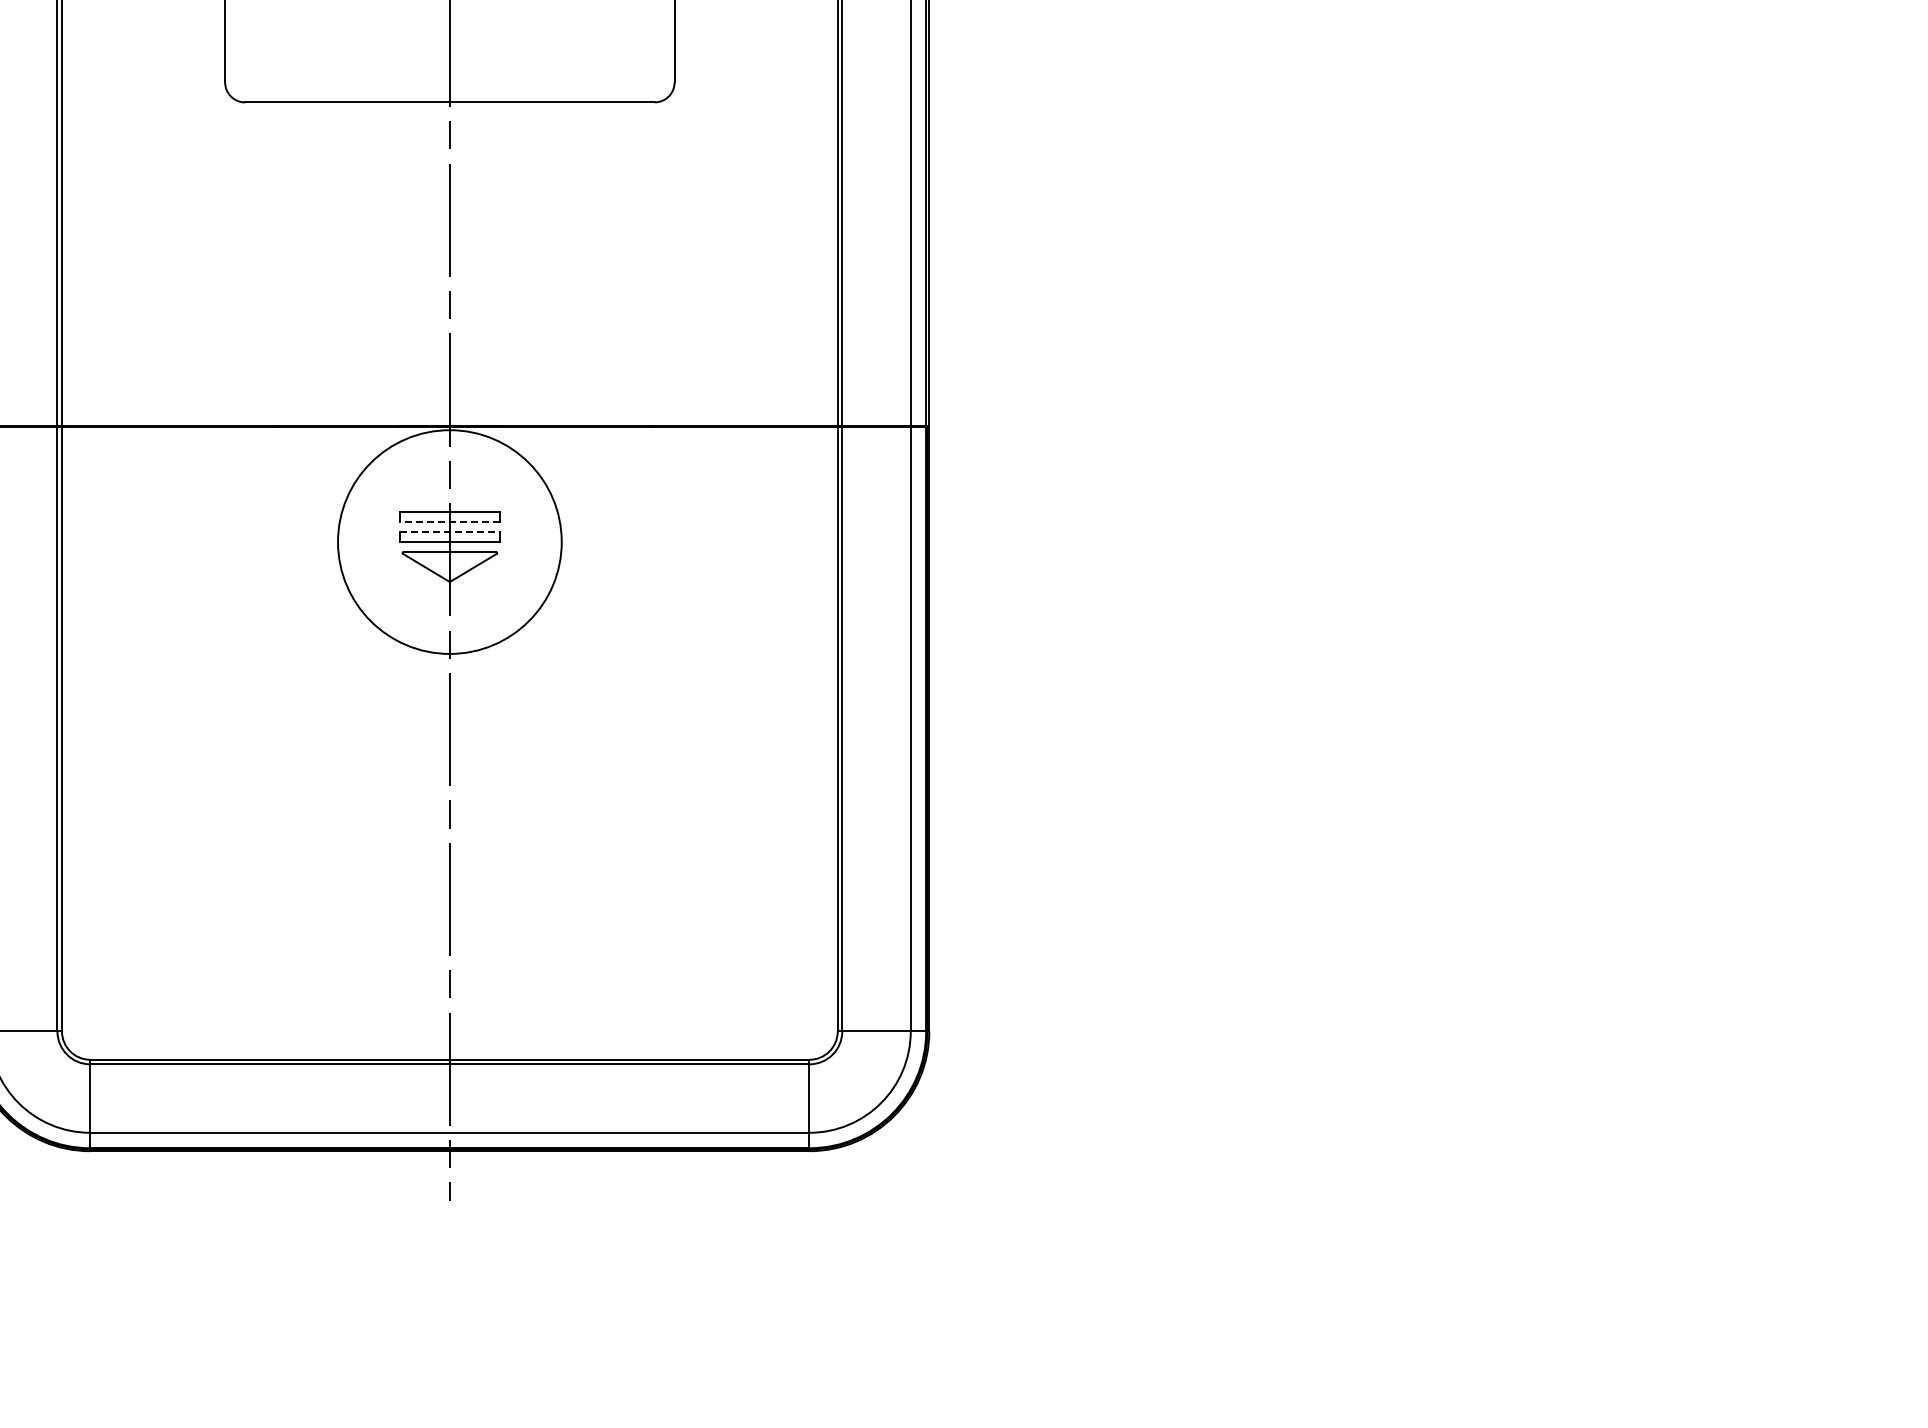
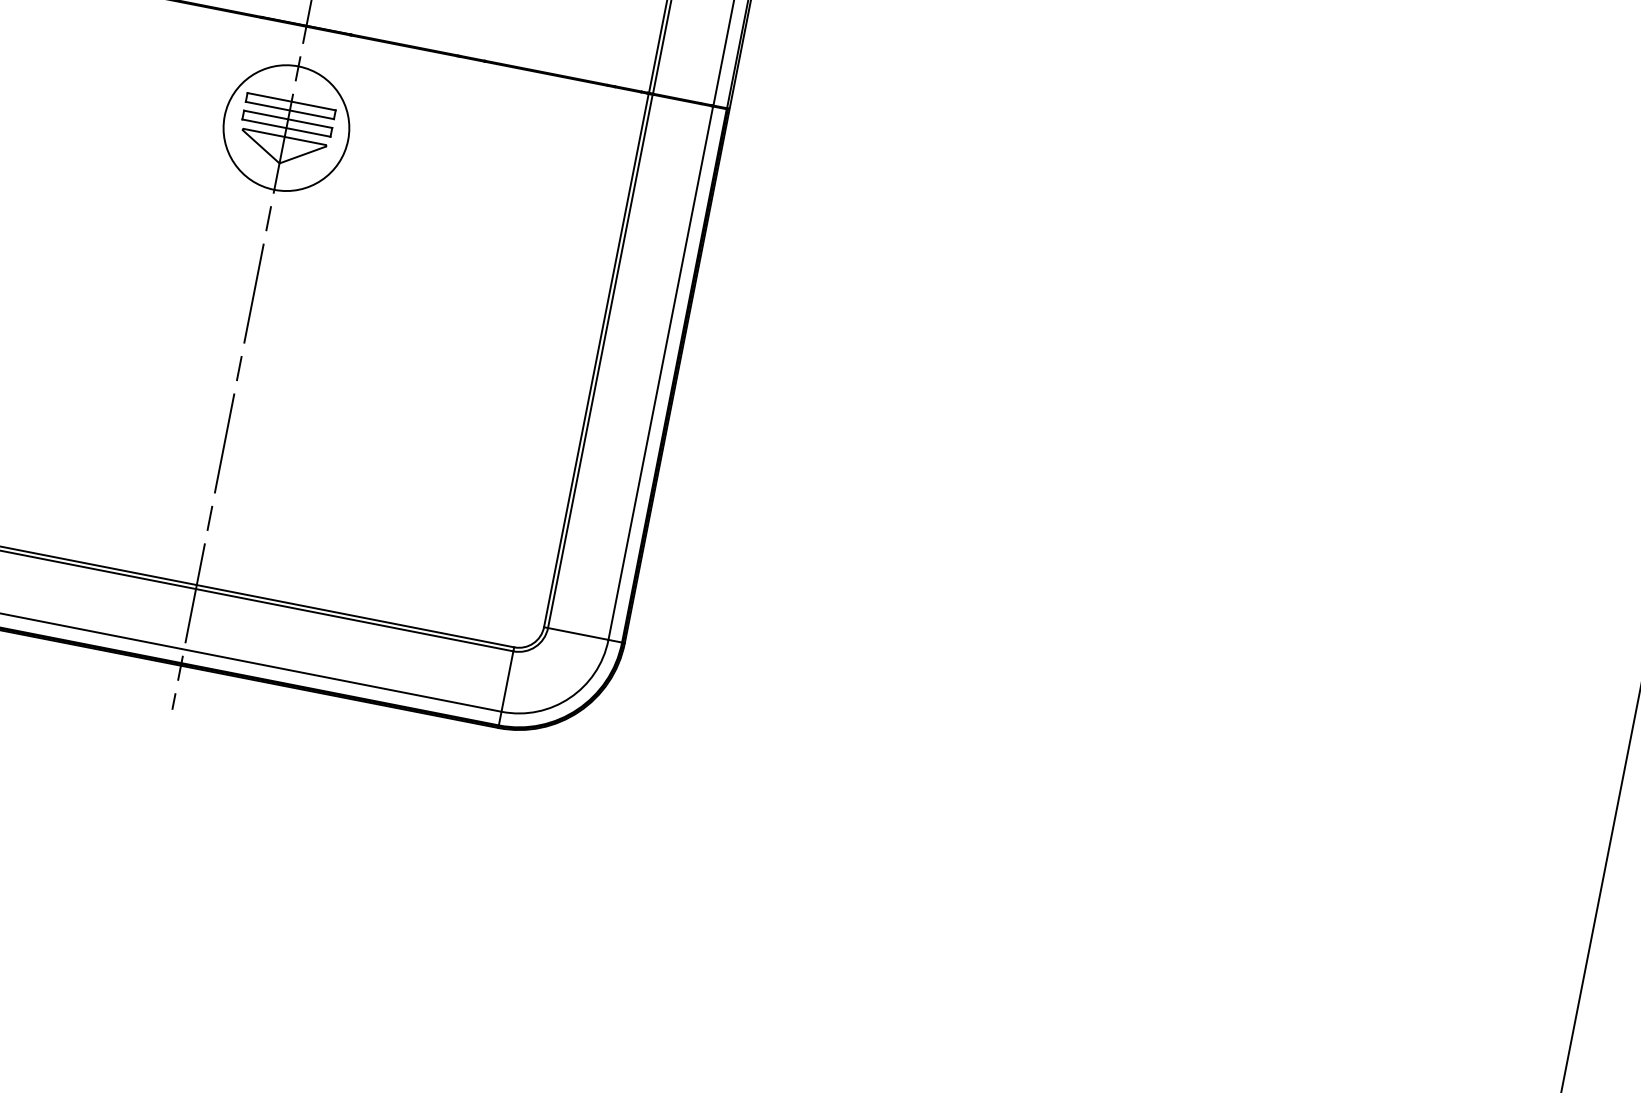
line: (449, 522) -> (289, 110), dashed -> solid
line: (449, 532) -> (287, 119), dashed -> solid
circle: (449, 541) -> (286, 127), size x0.62

